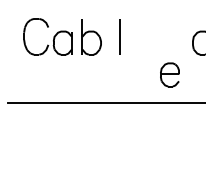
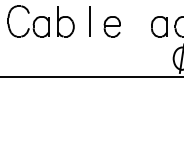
part: (168, 74) -> (111, 26), moved

